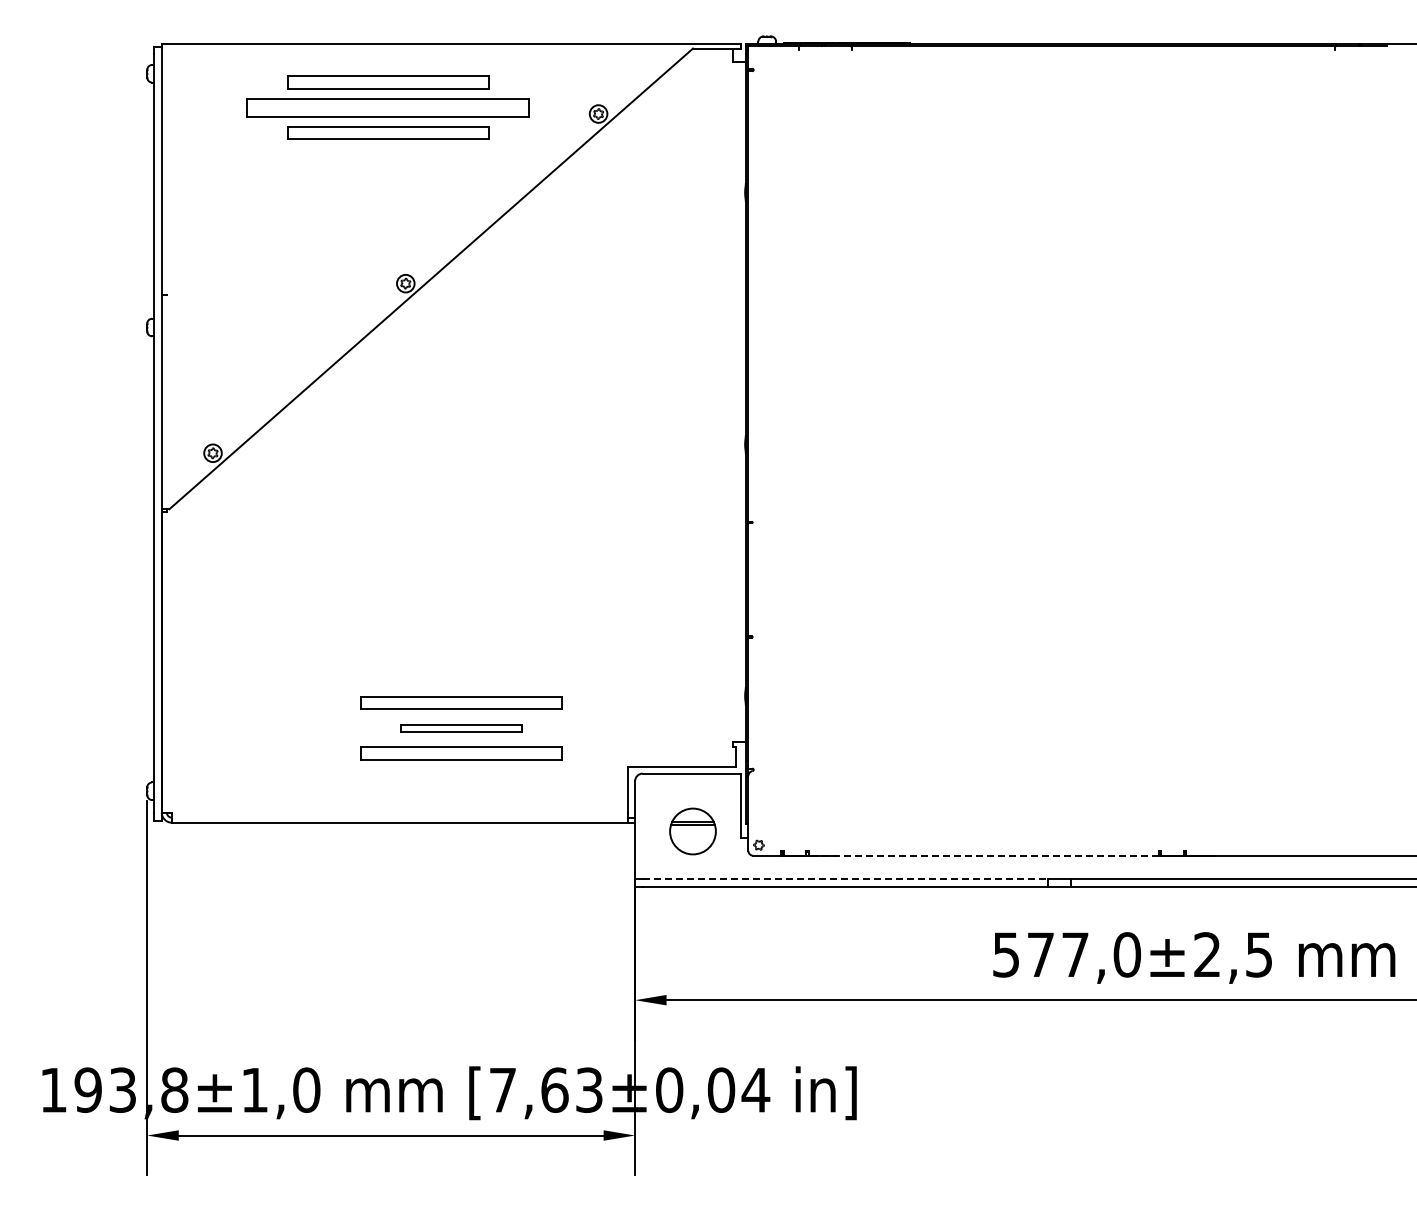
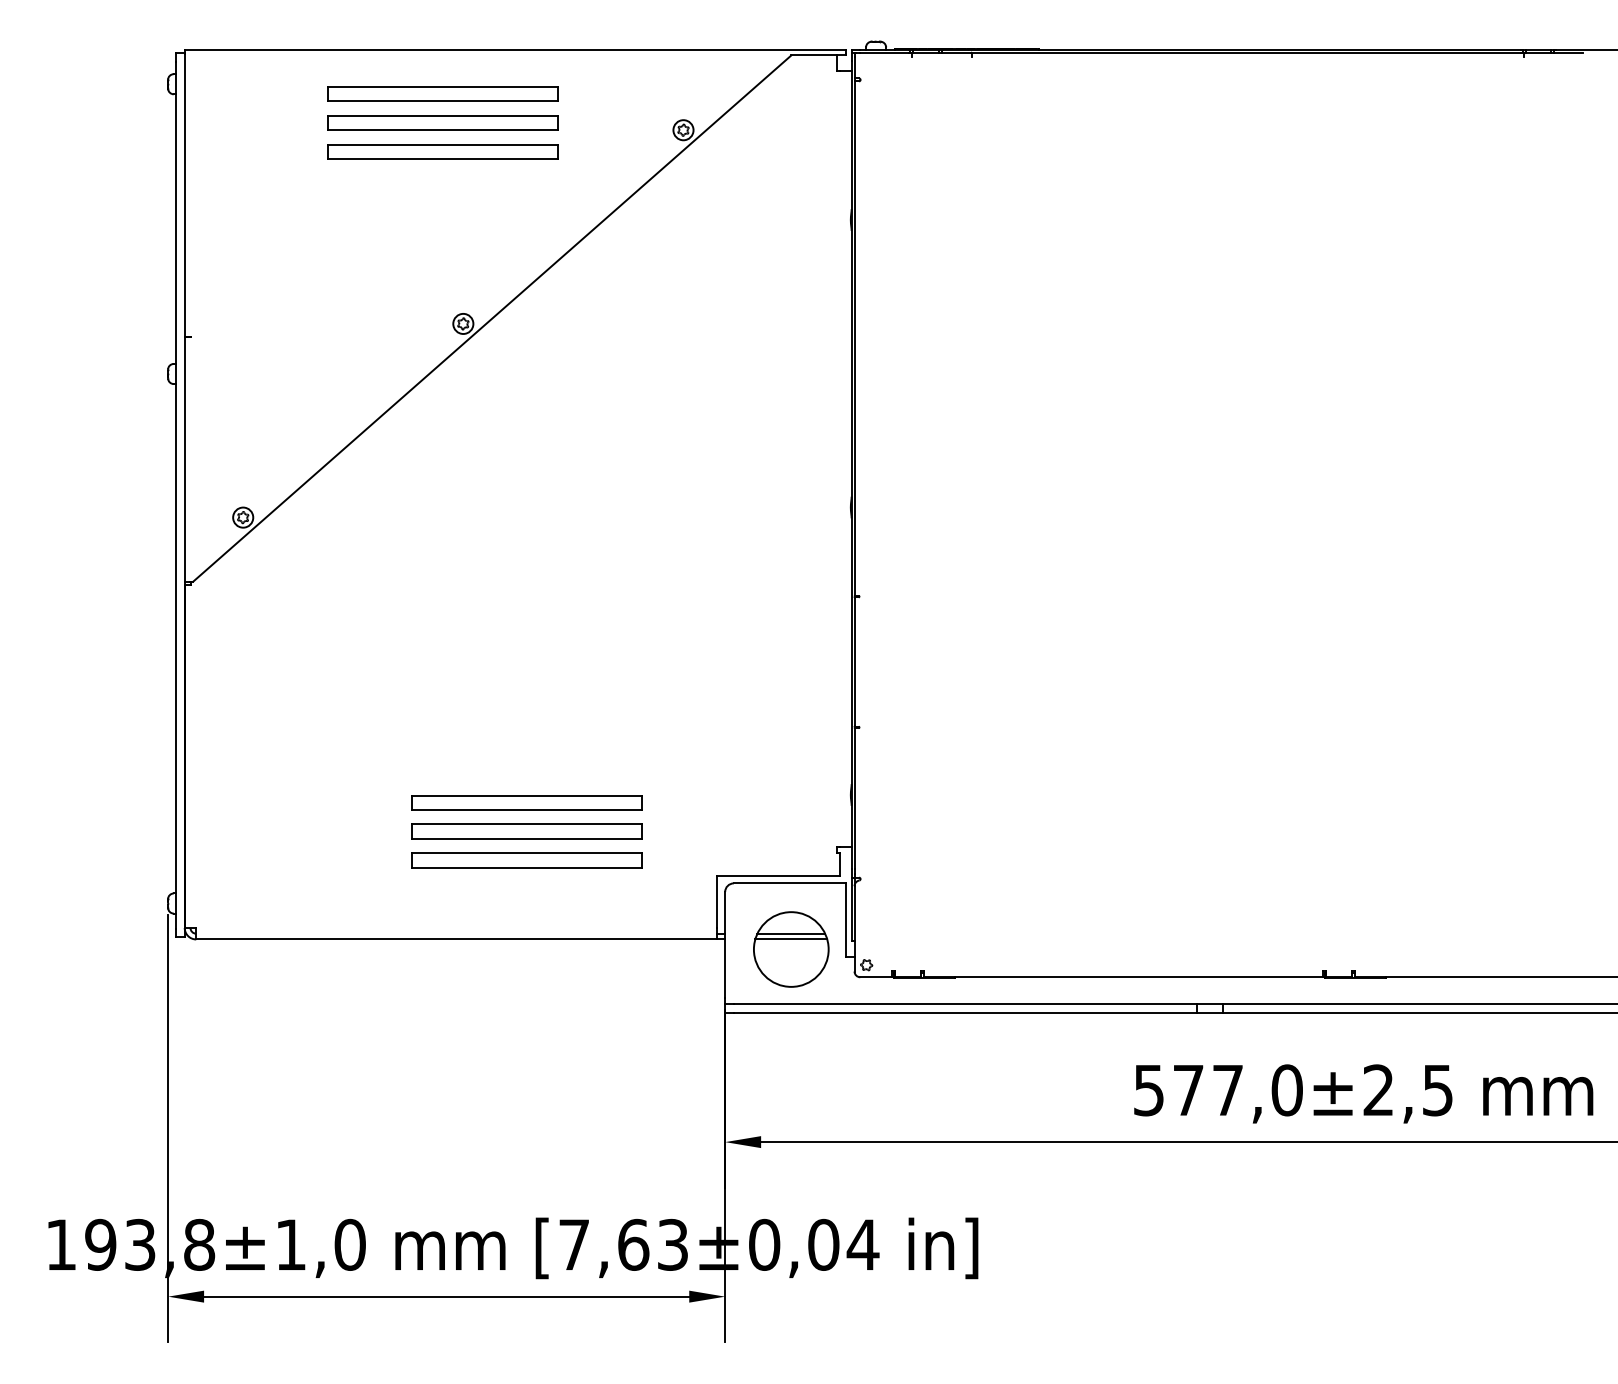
part: (388, 107) -> (443, 122), size x0.71
part: (461, 728) -> (526, 831), size x1.67
part: (692, 831) -> (790, 949), size x1.43
line: (983, 855) -> (1123, 976), dashed -> solid
line: (845, 879) -> (965, 1004), dashed -> solid

